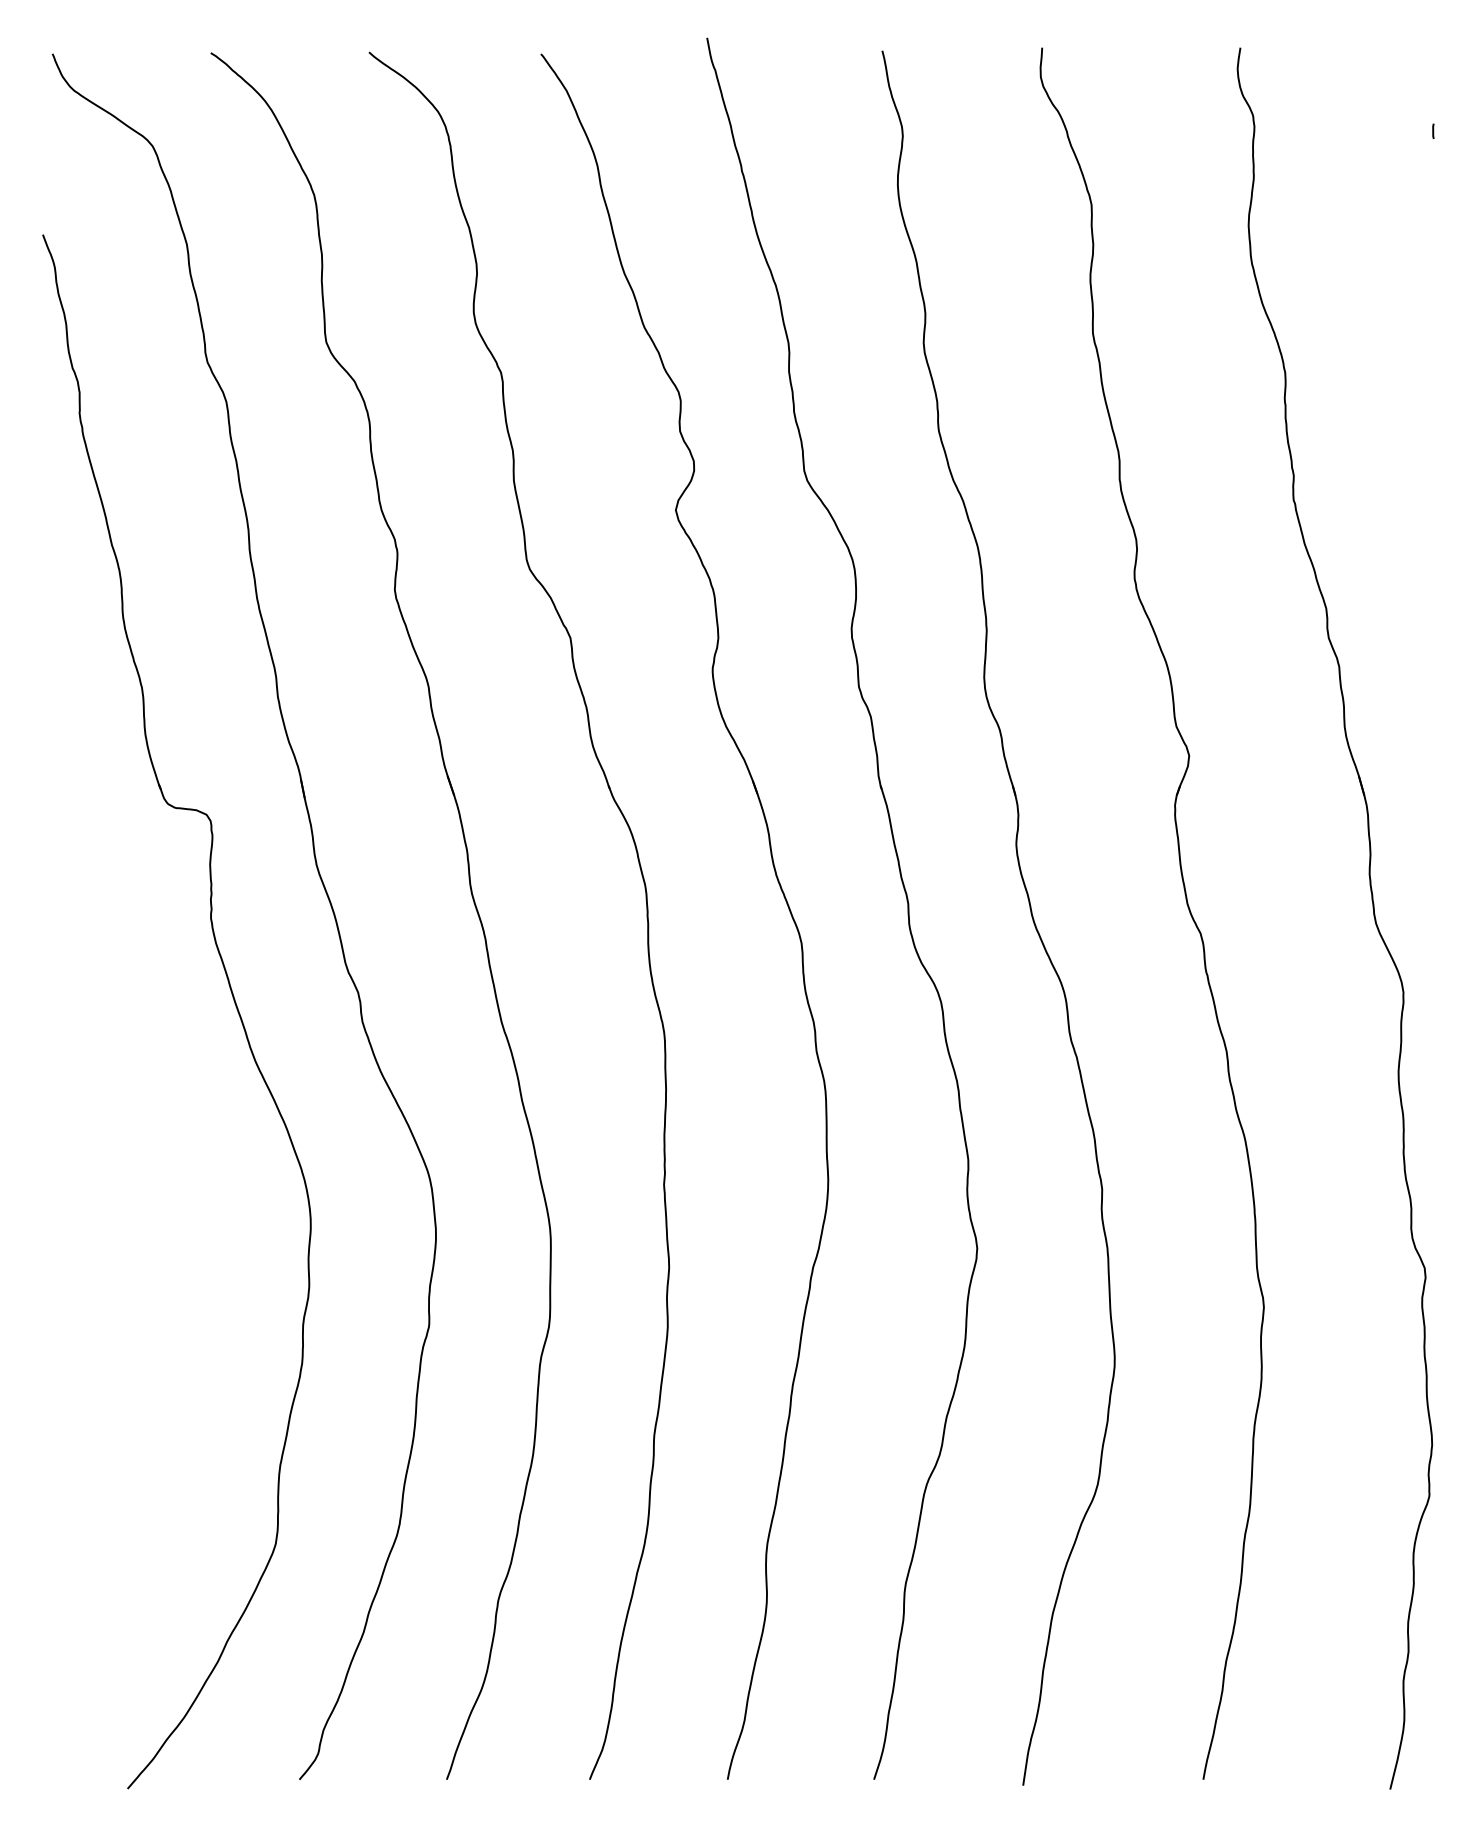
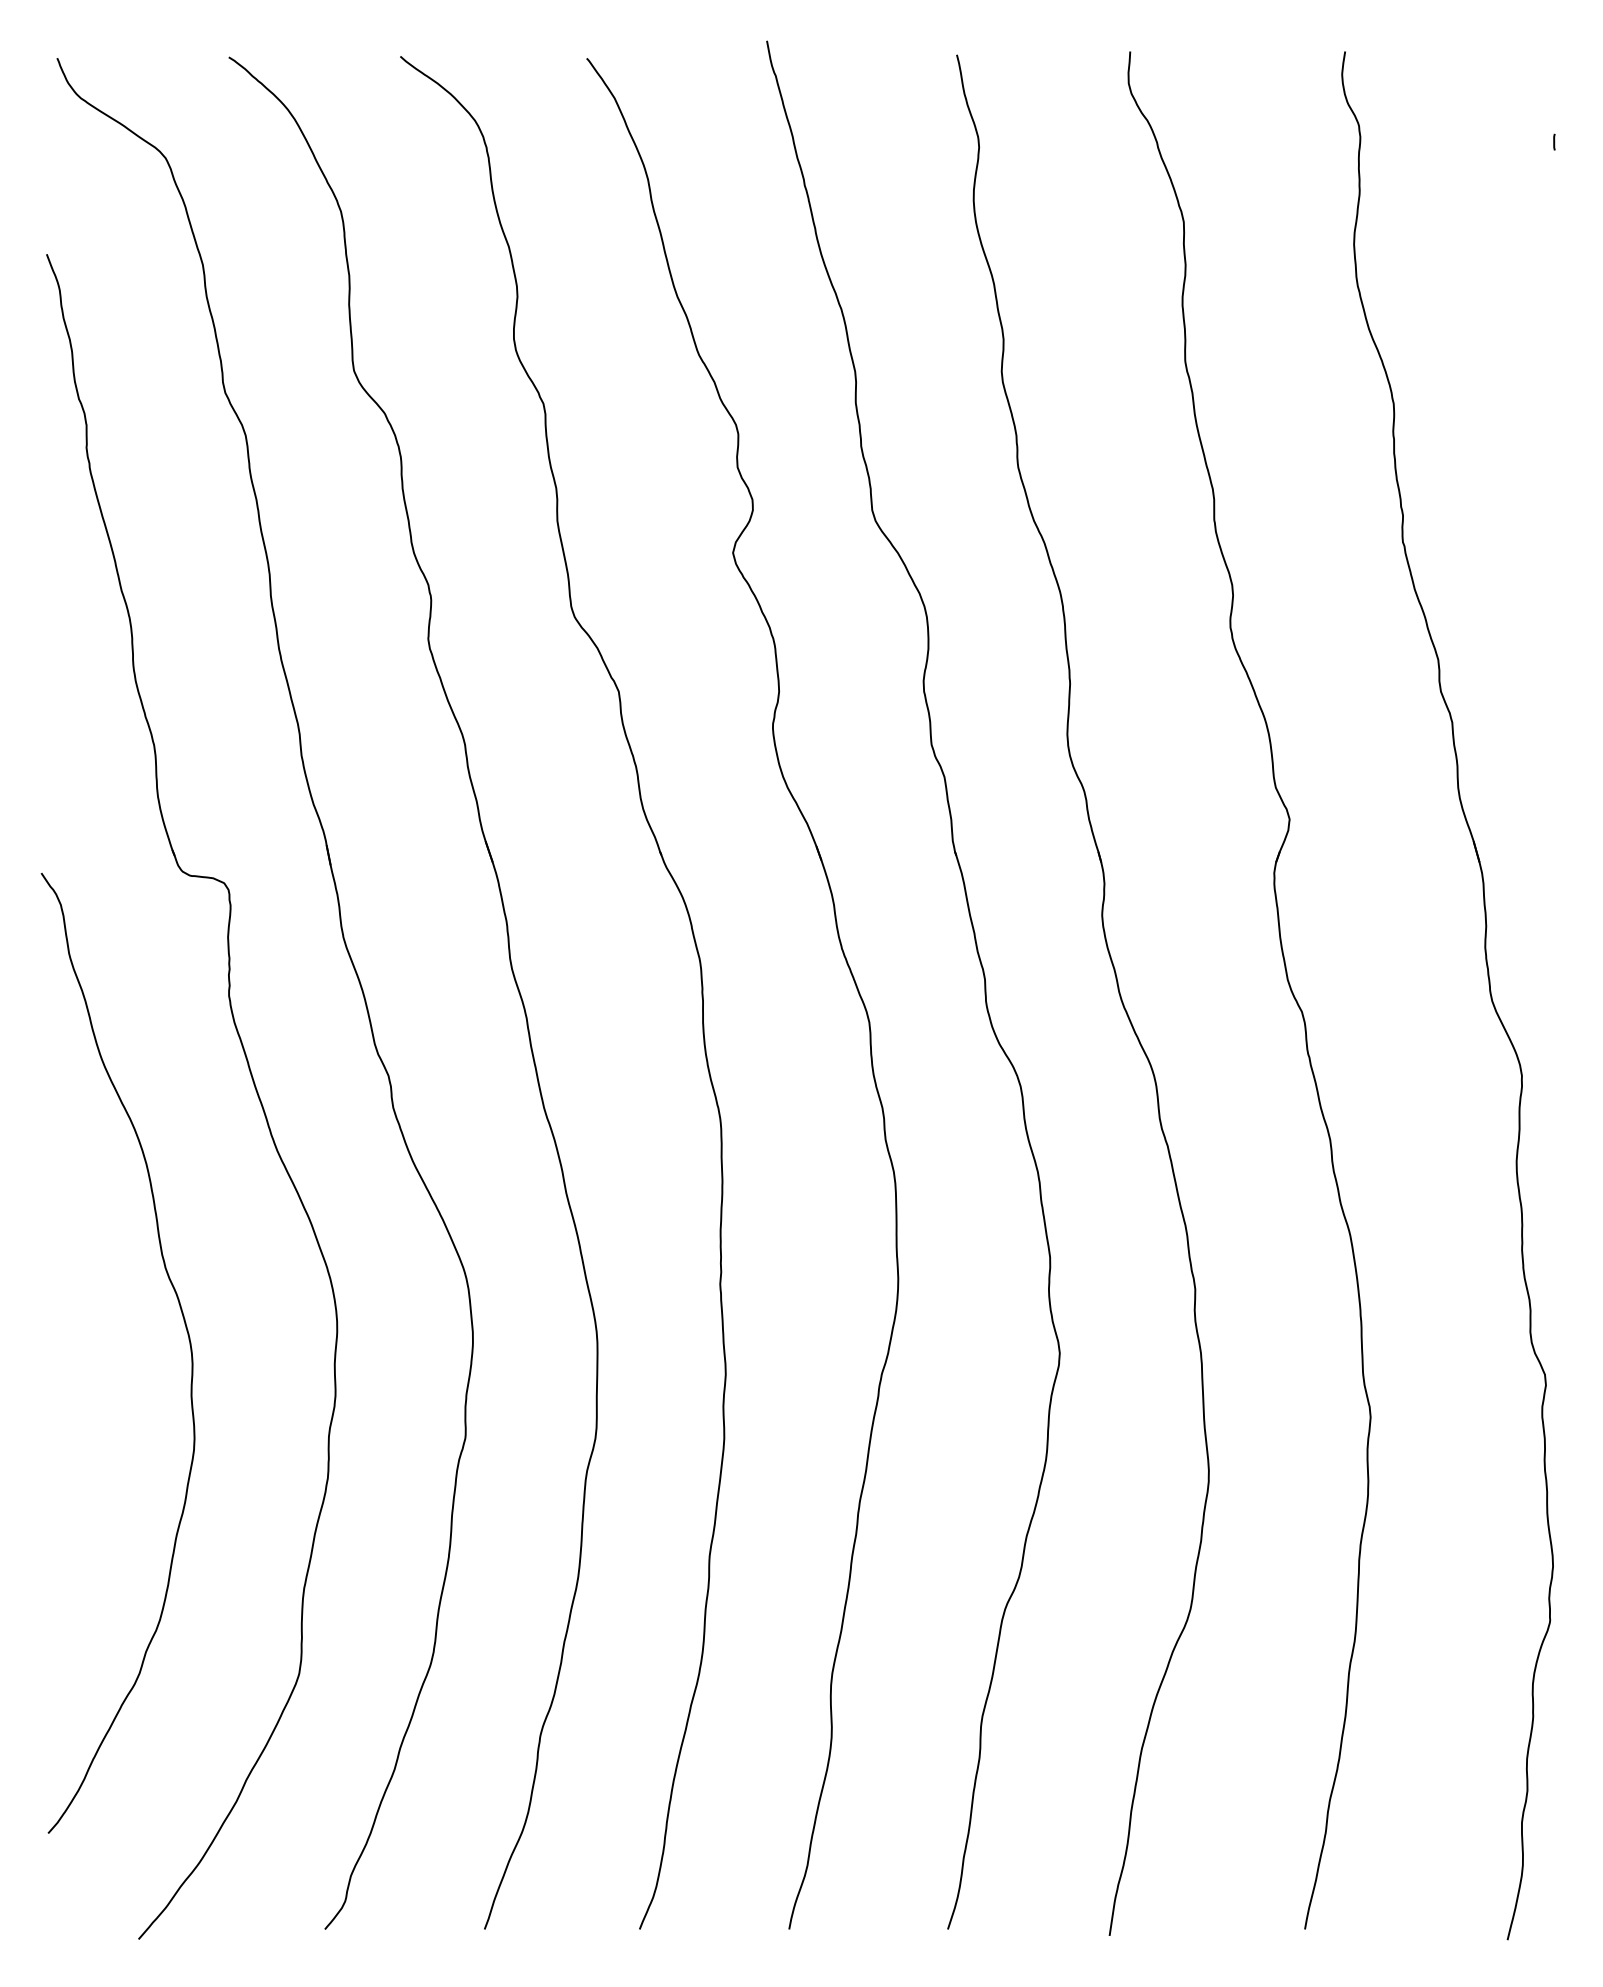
curve: (173, 1236) -> (188, 1340), added

